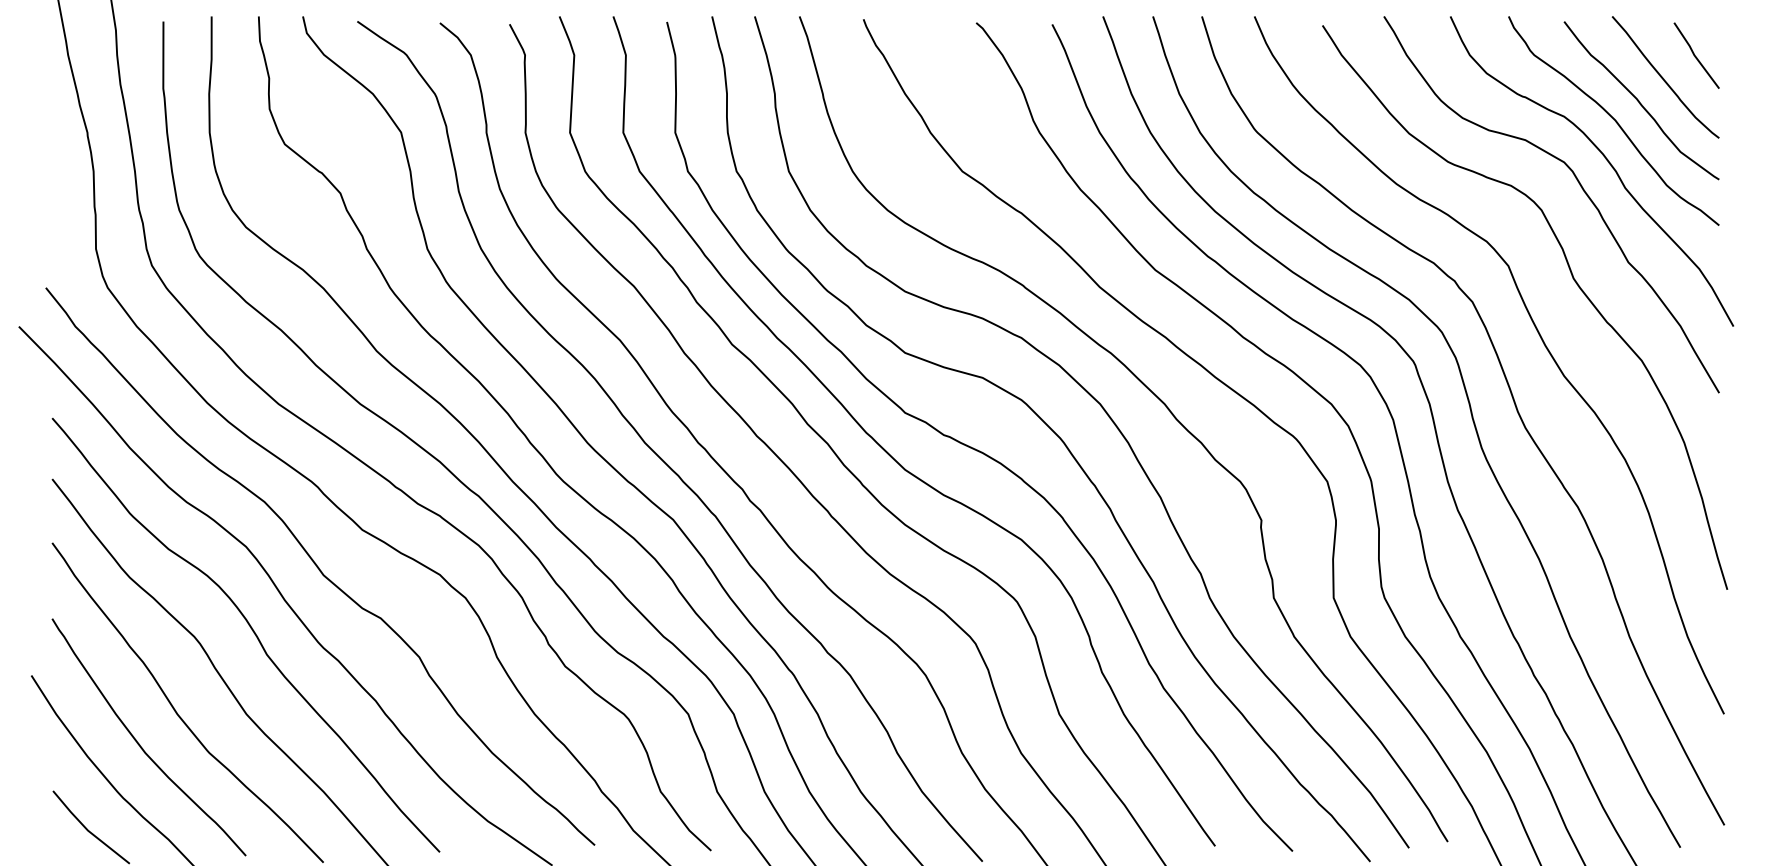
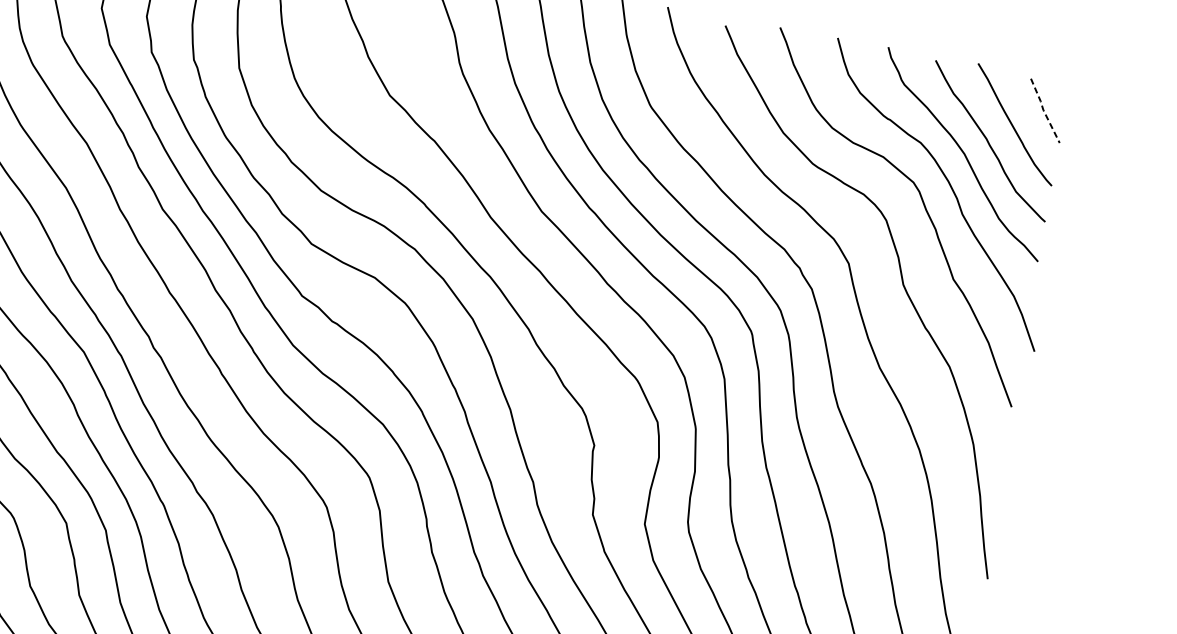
line: (1694, 56) -> (1043, 111), solid -> dashed

